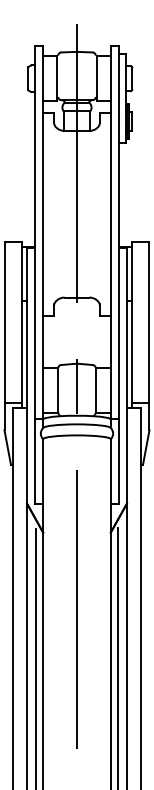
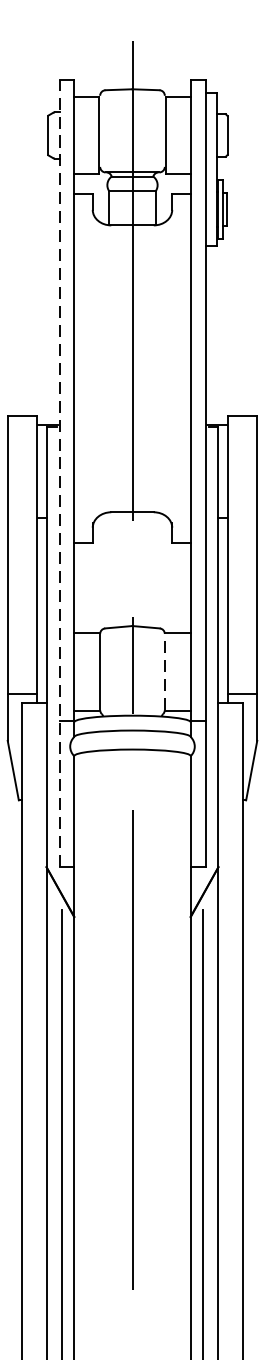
line: (34, 275) -> (59, 474), solid -> dashed
line: (95, 389) -> (164, 670), solid -> dashed

